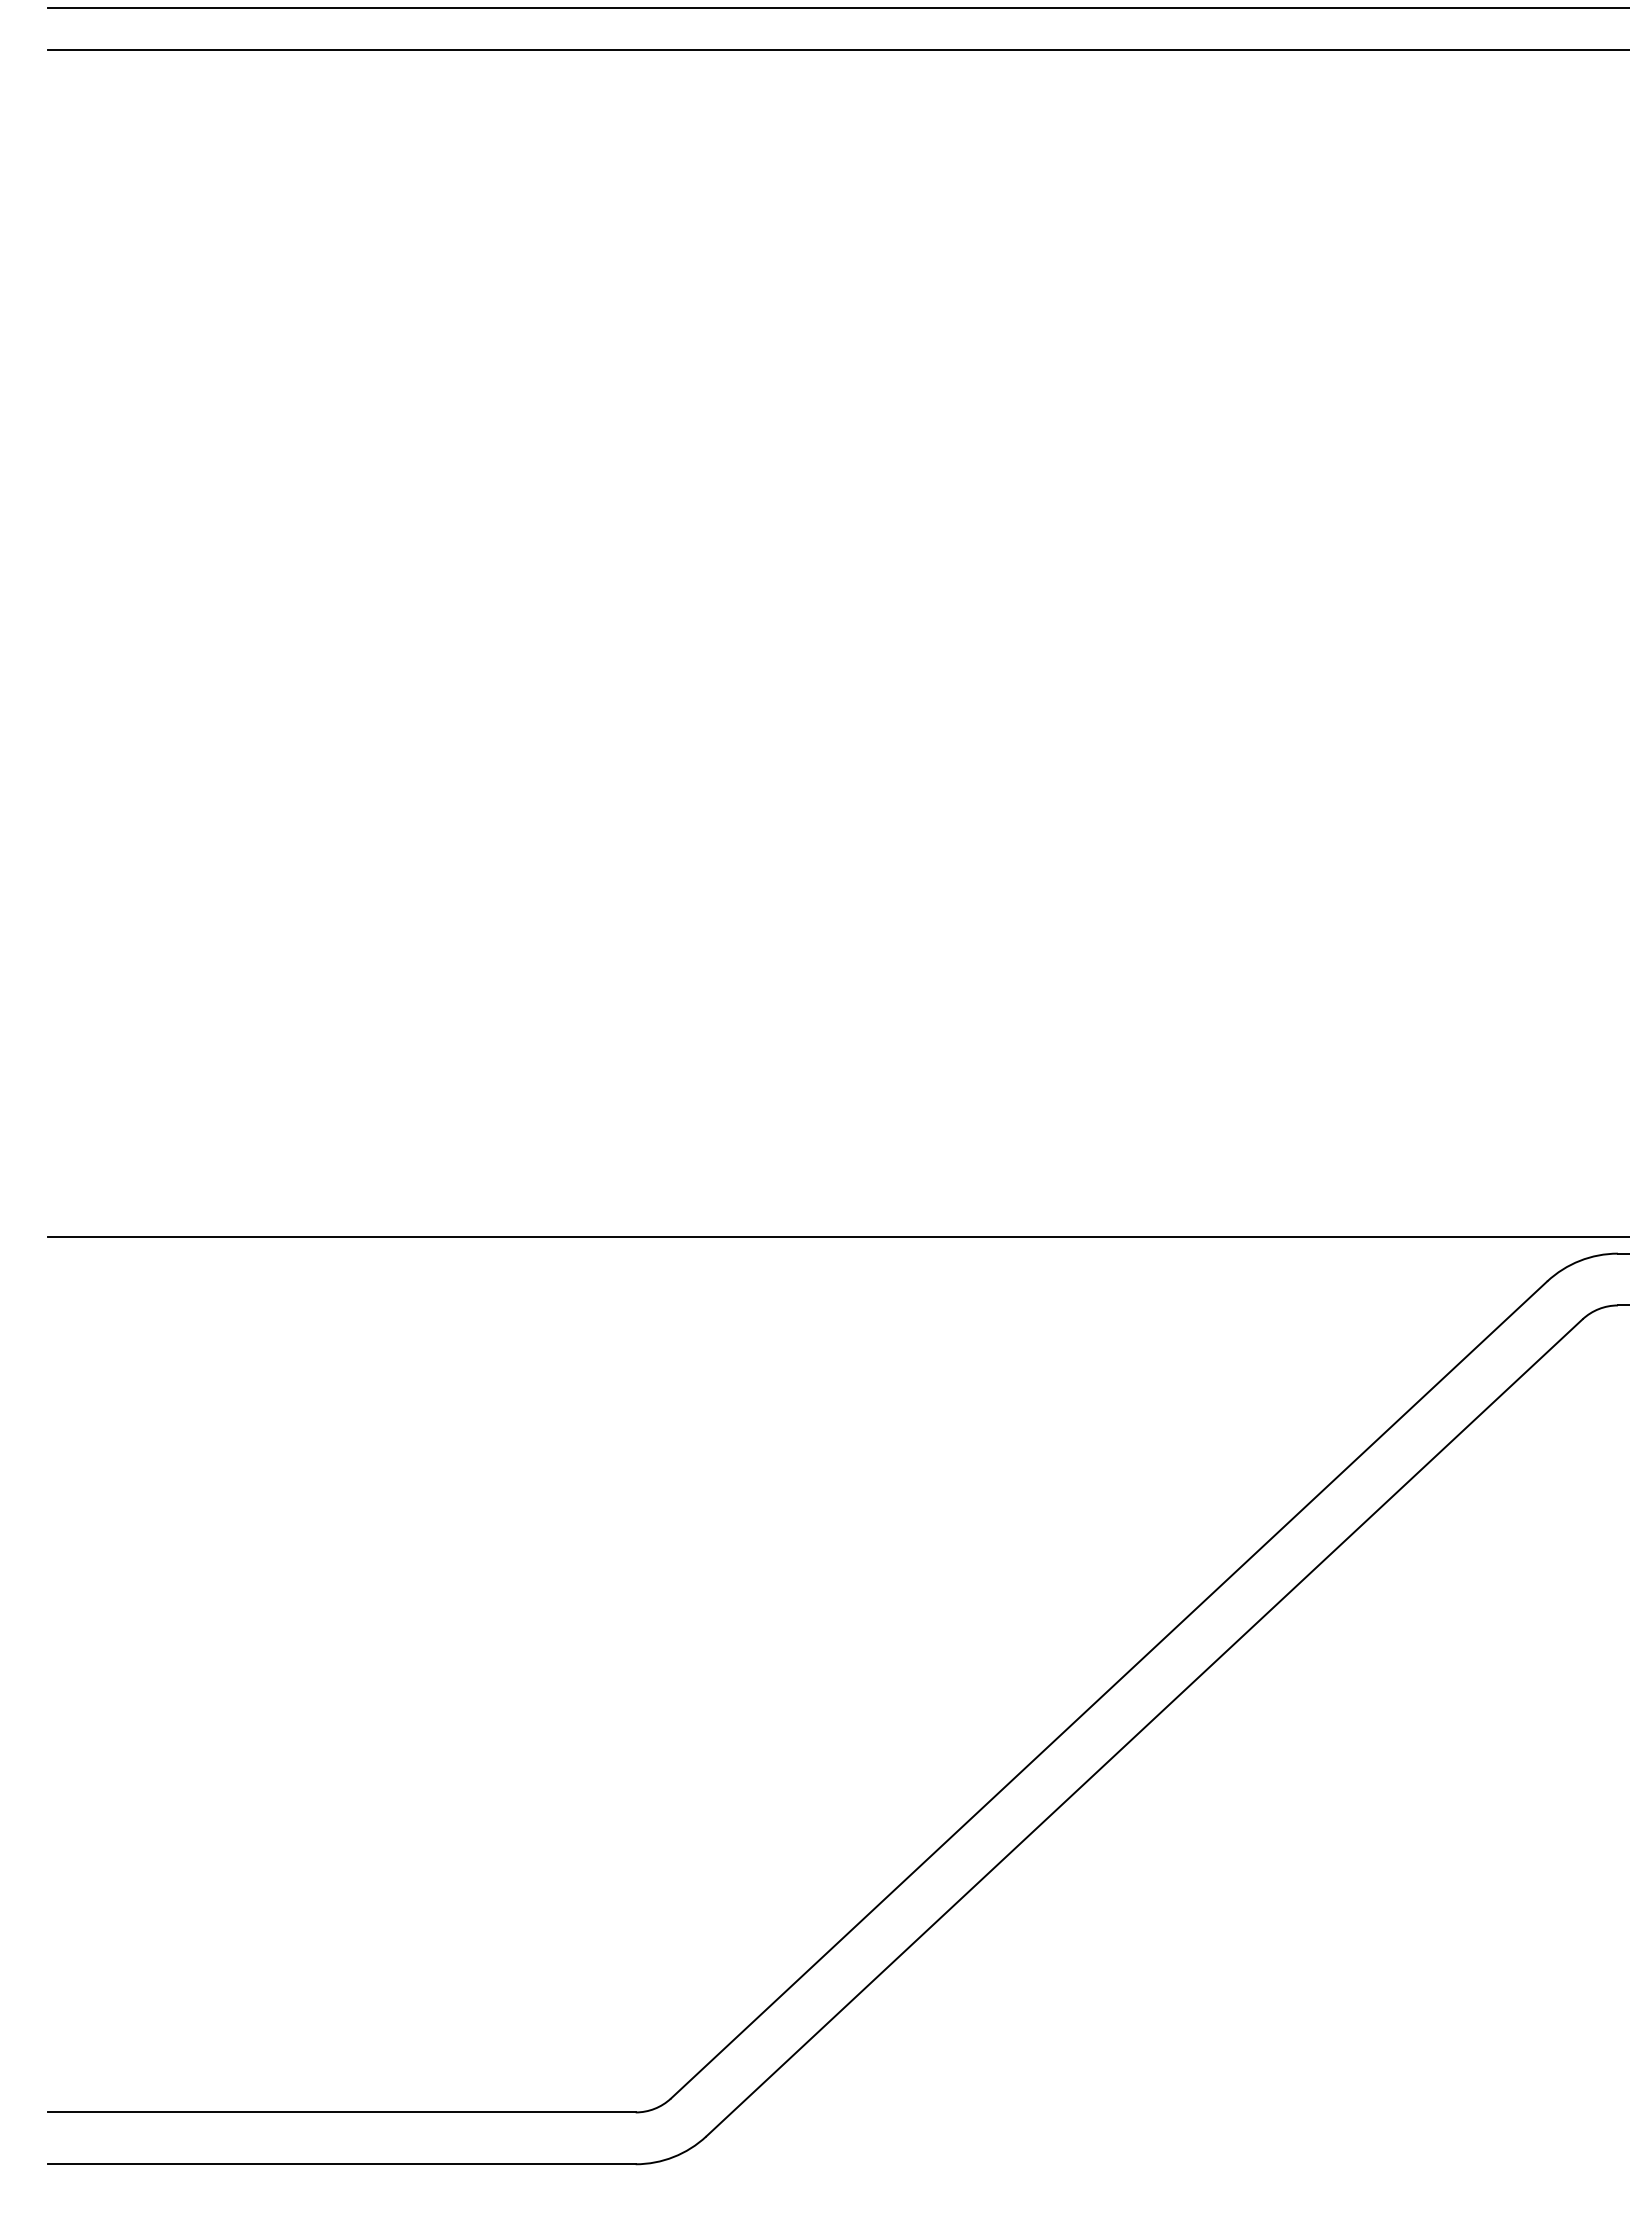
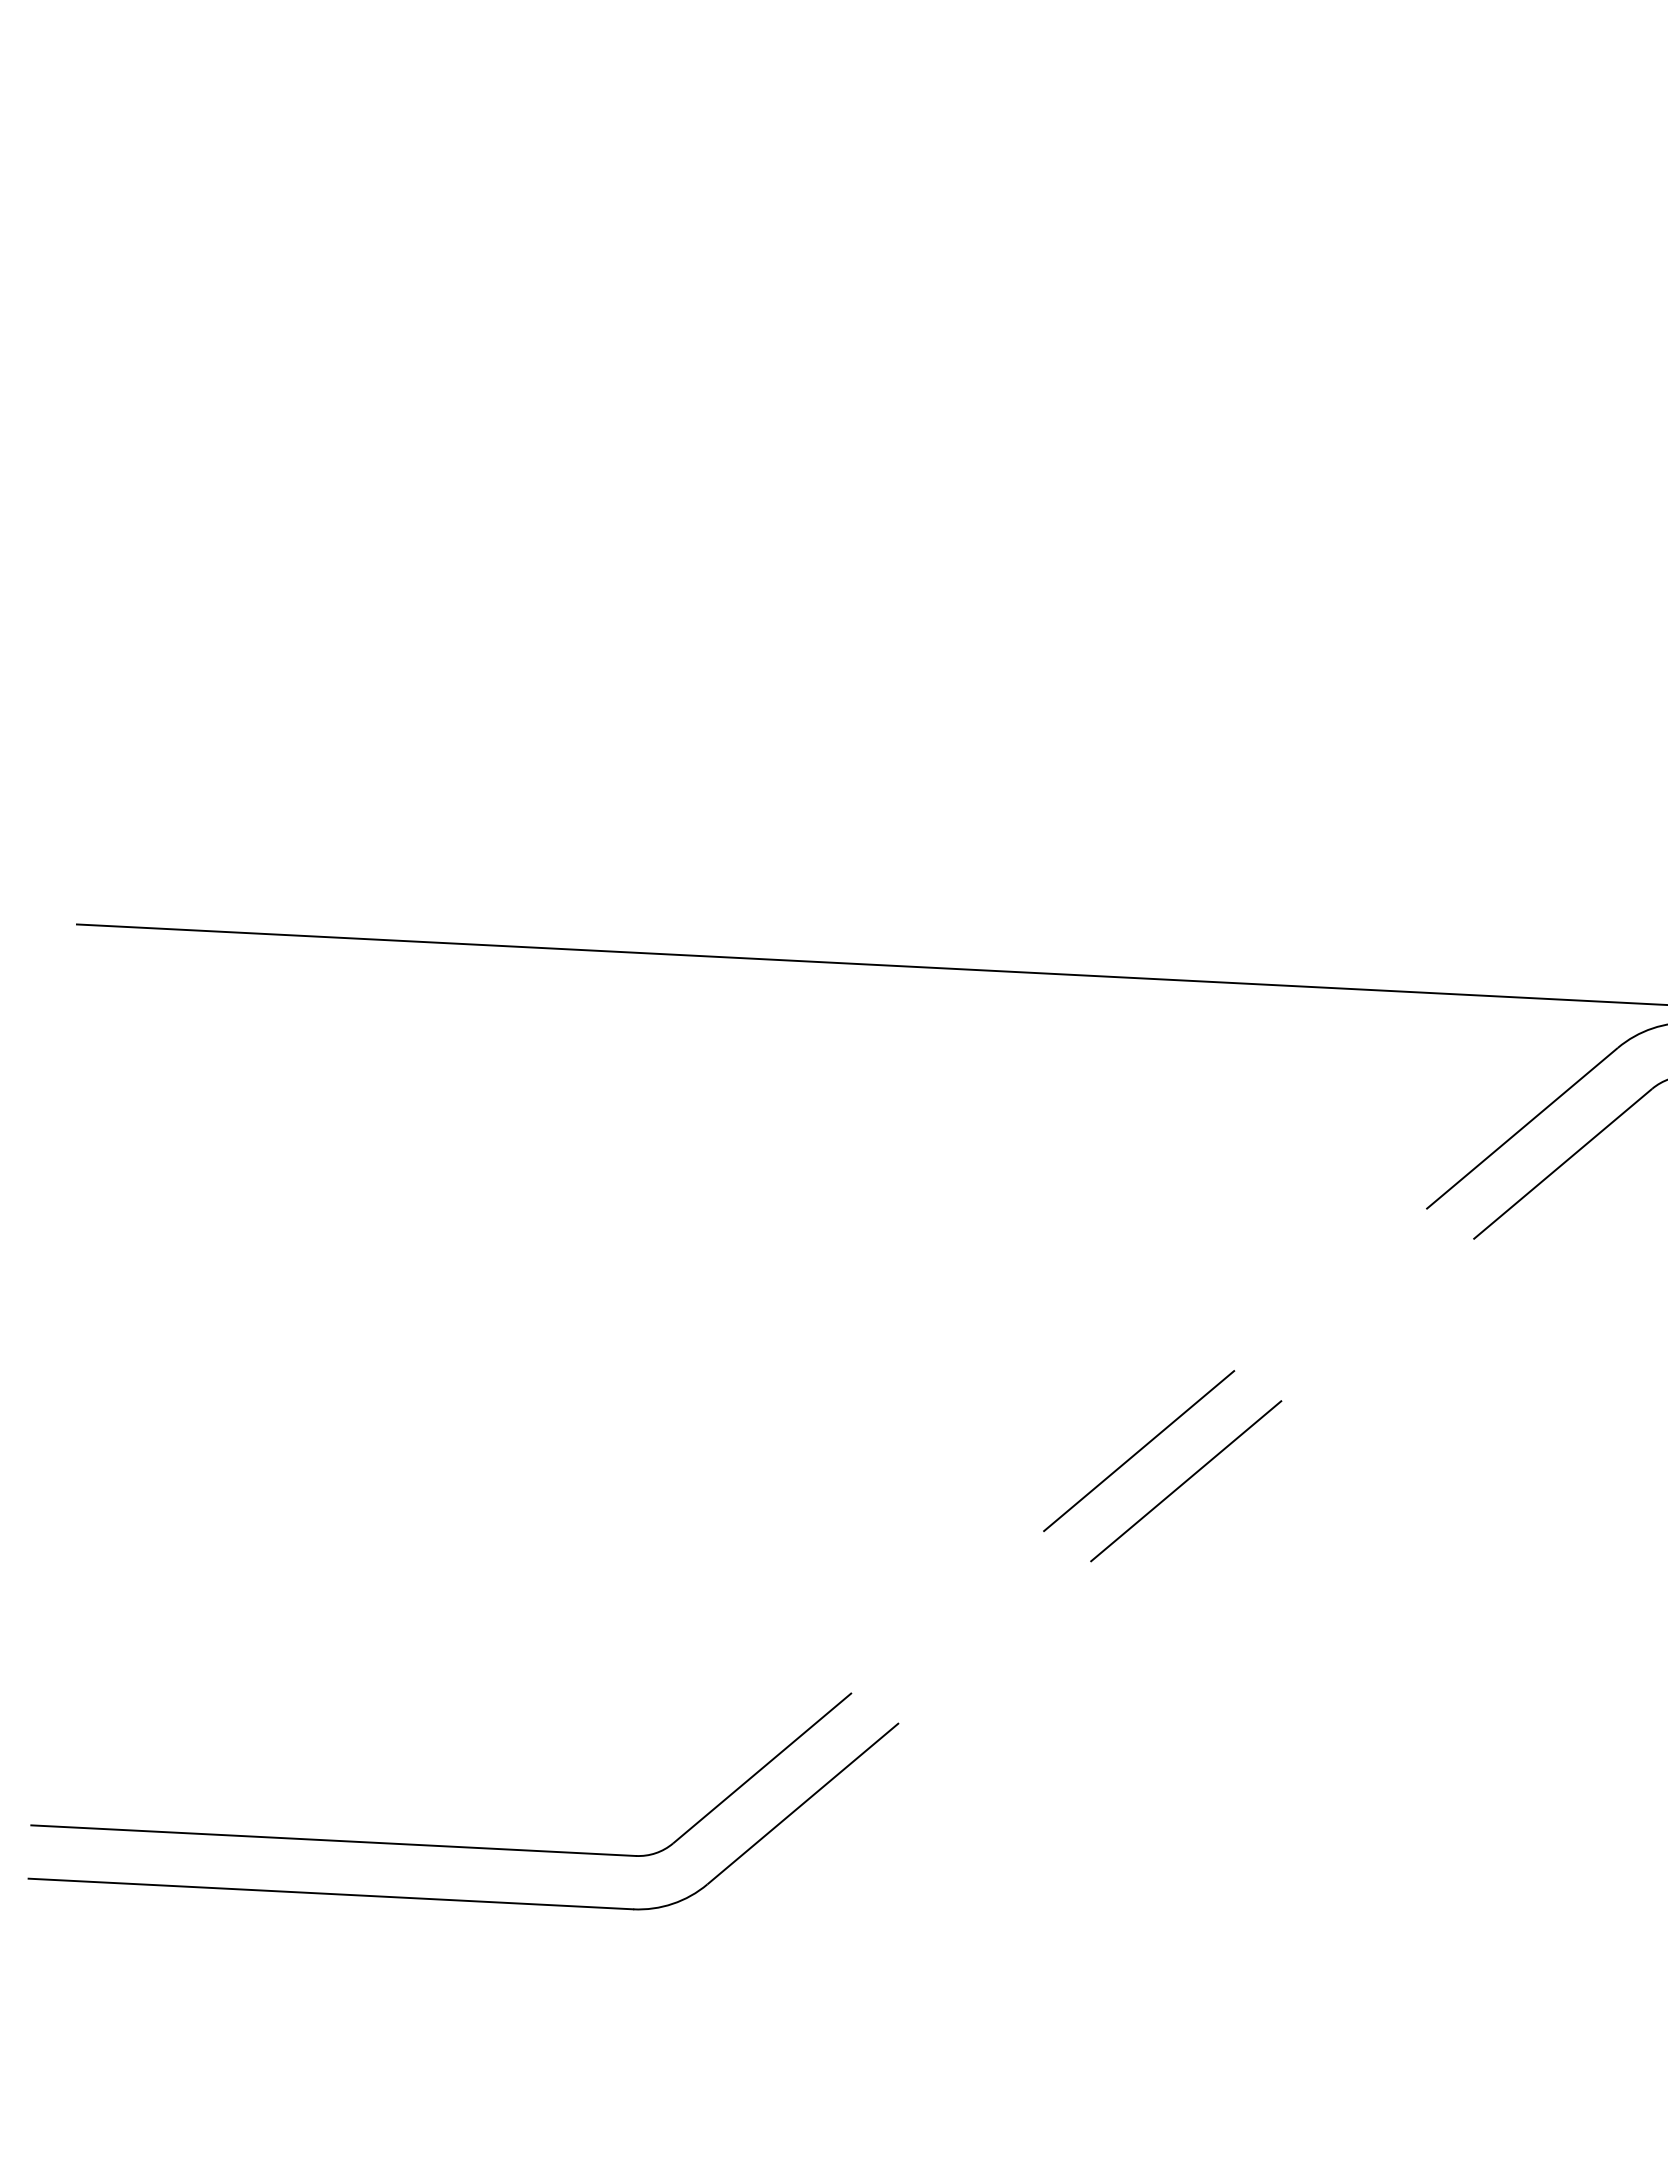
line: (1108, 1690) -> (1144, 1446), solid -> dashed
line: (1144, 1727) -> (1179, 1486), solid -> dashed

